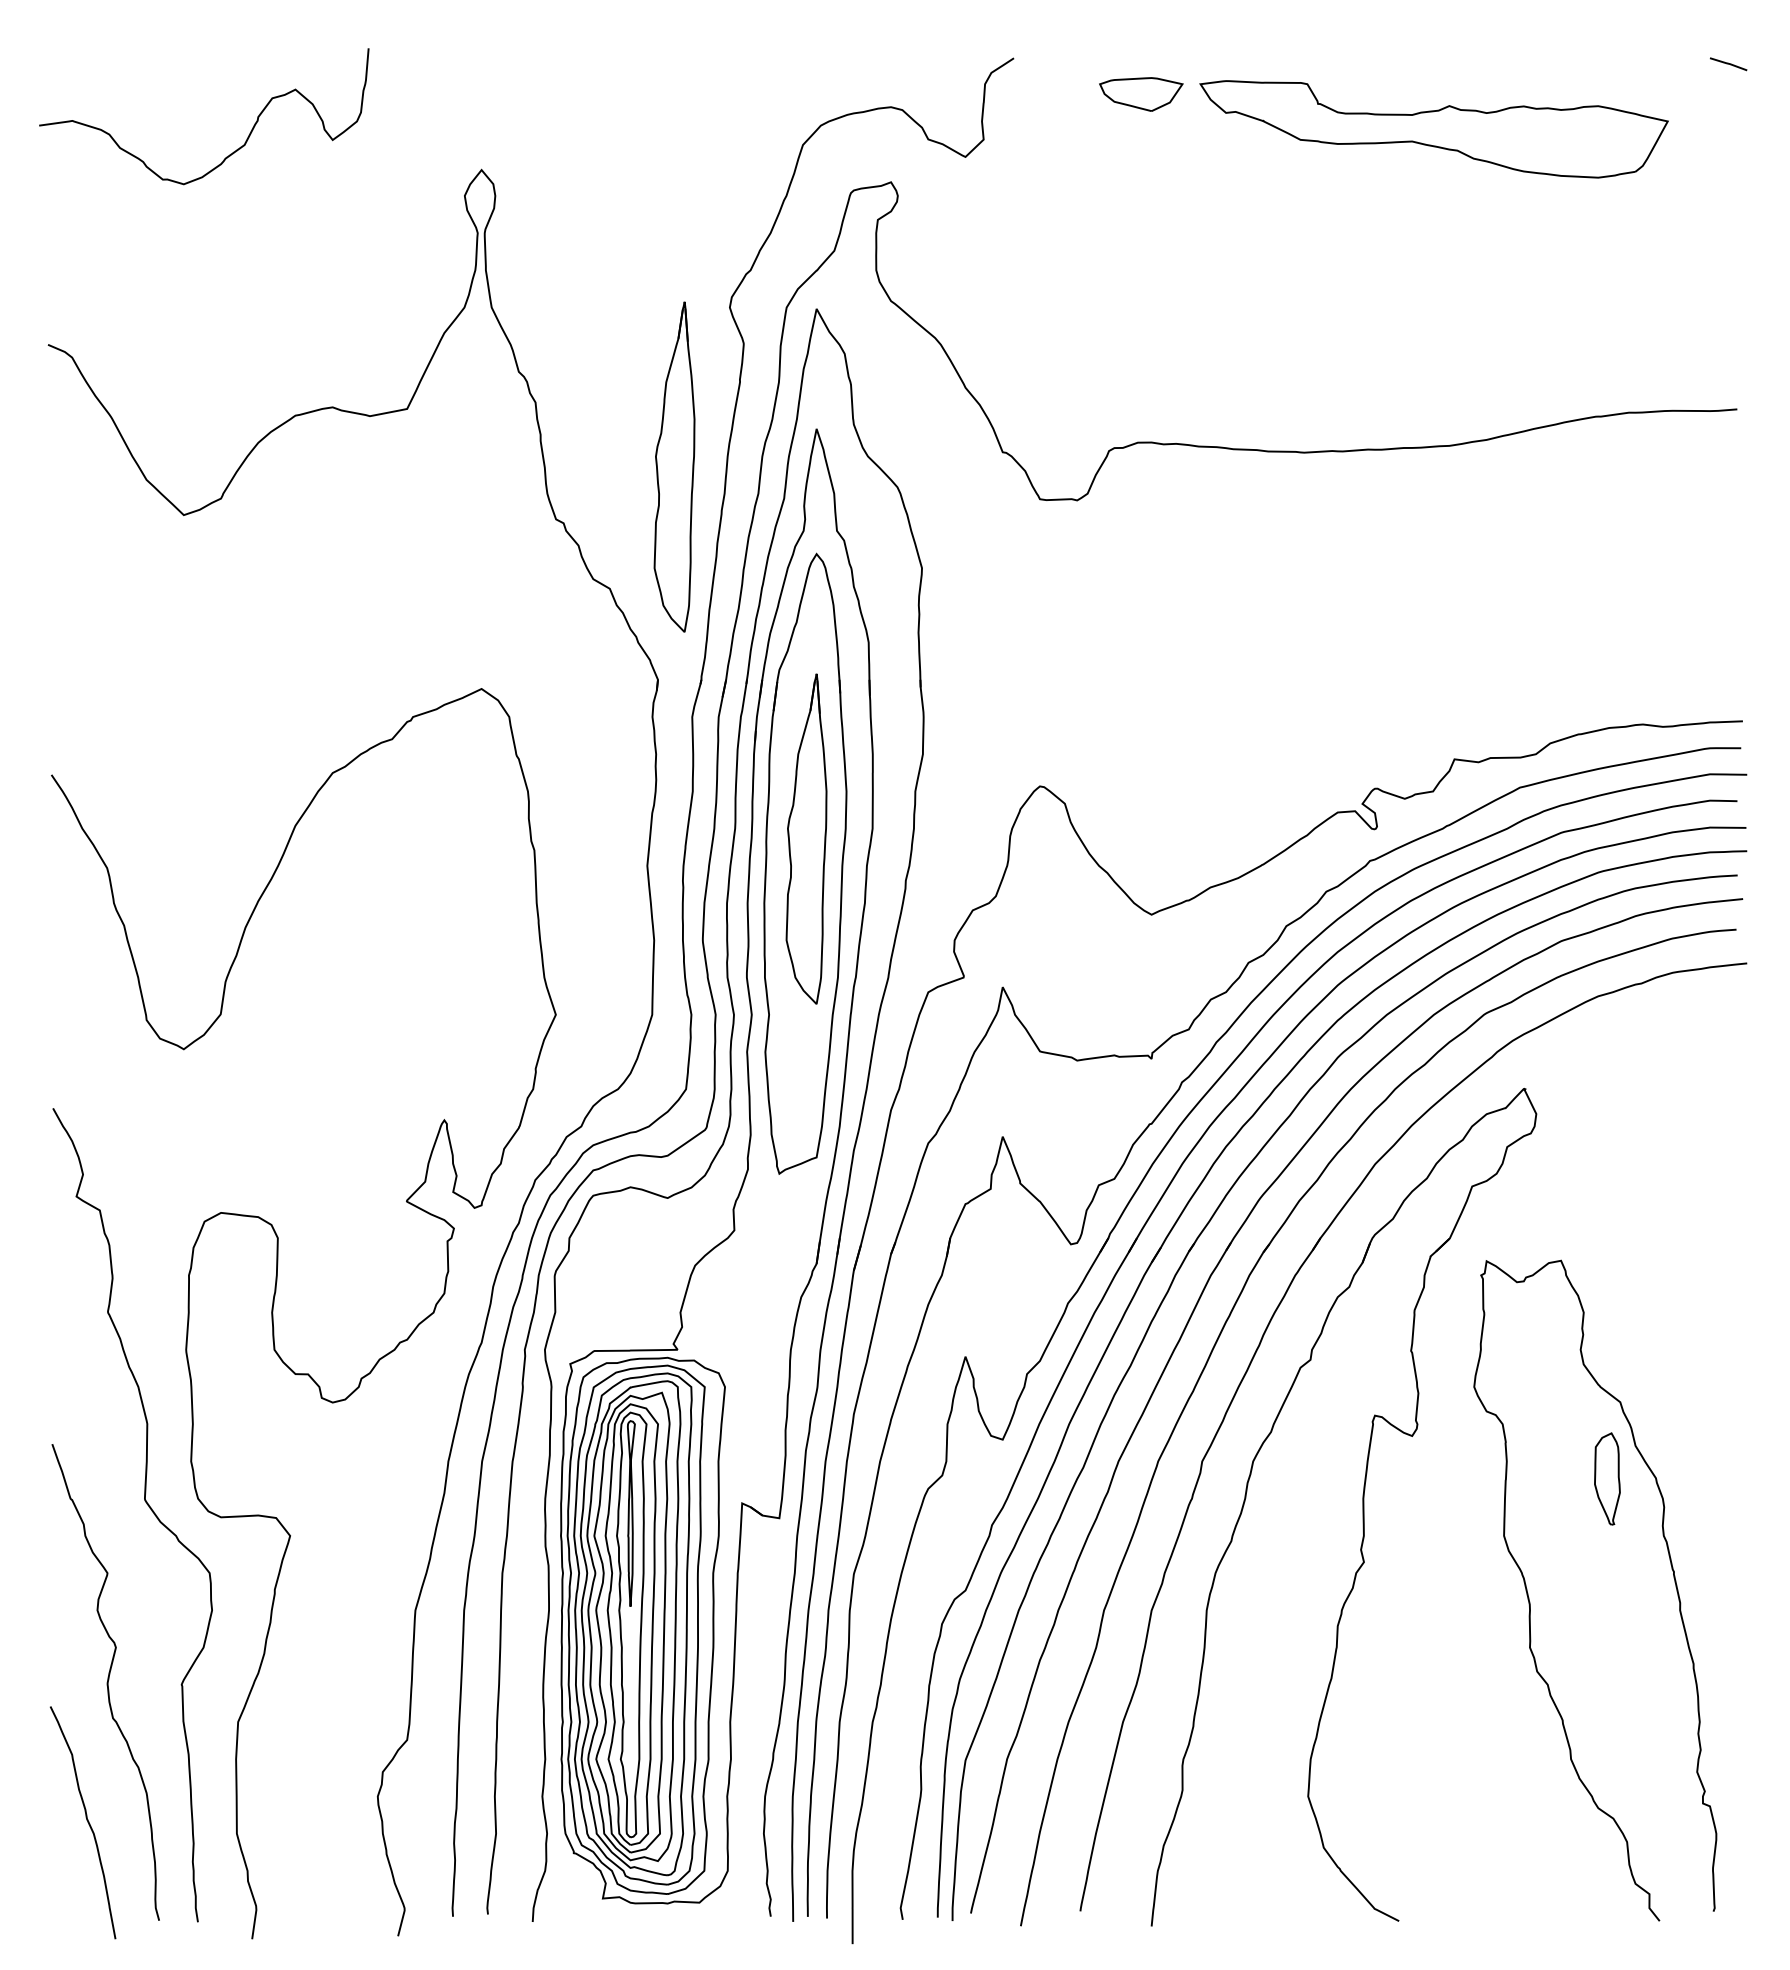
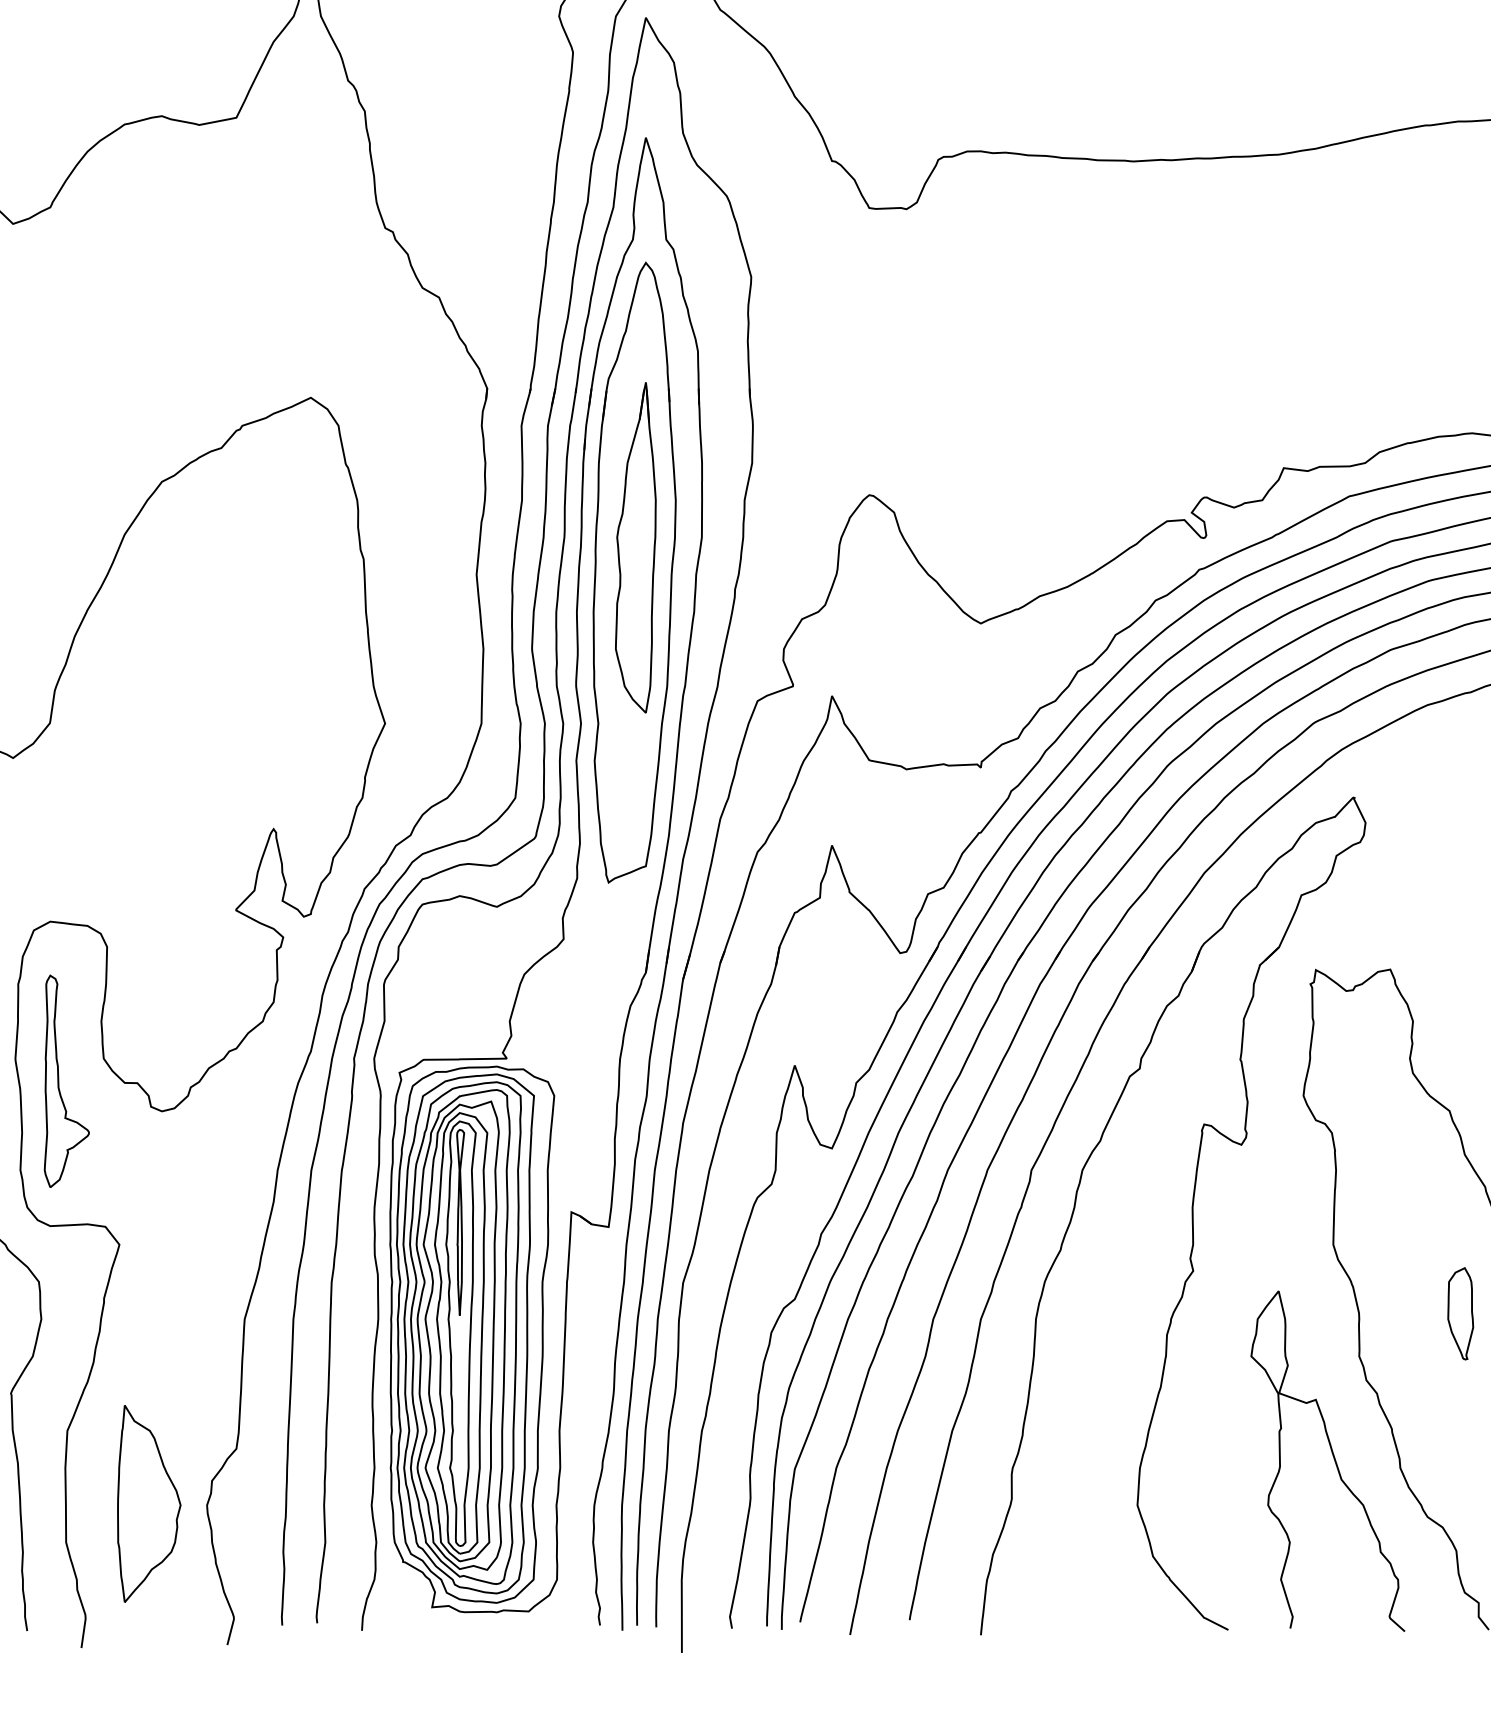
part: (674, 466) -> (503, 175), removed
part: (230, 1375) -> (59, 1084), added
part: (1607, 1478) -> (1460, 1313), moved
curve: (1504, 1751) -> (1333, 1460), added
part: (319, 1794) -> (148, 1503), added

